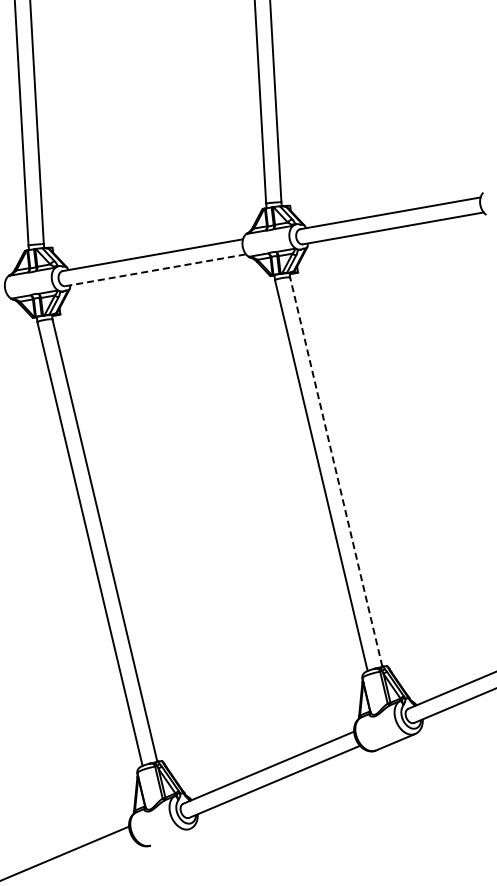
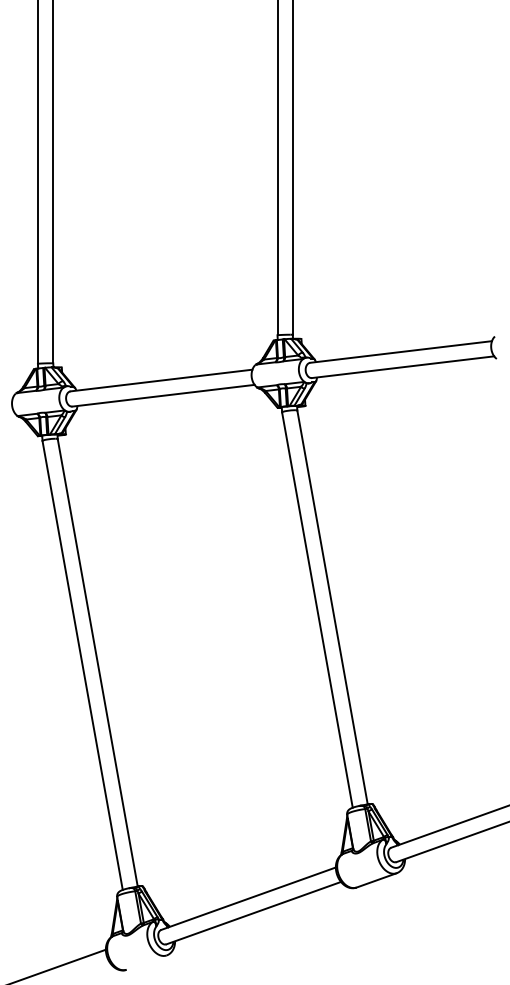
line: (155, 270) -> (163, 395), dashed -> solid
line: (336, 472) -> (332, 607), dashed -> solid

